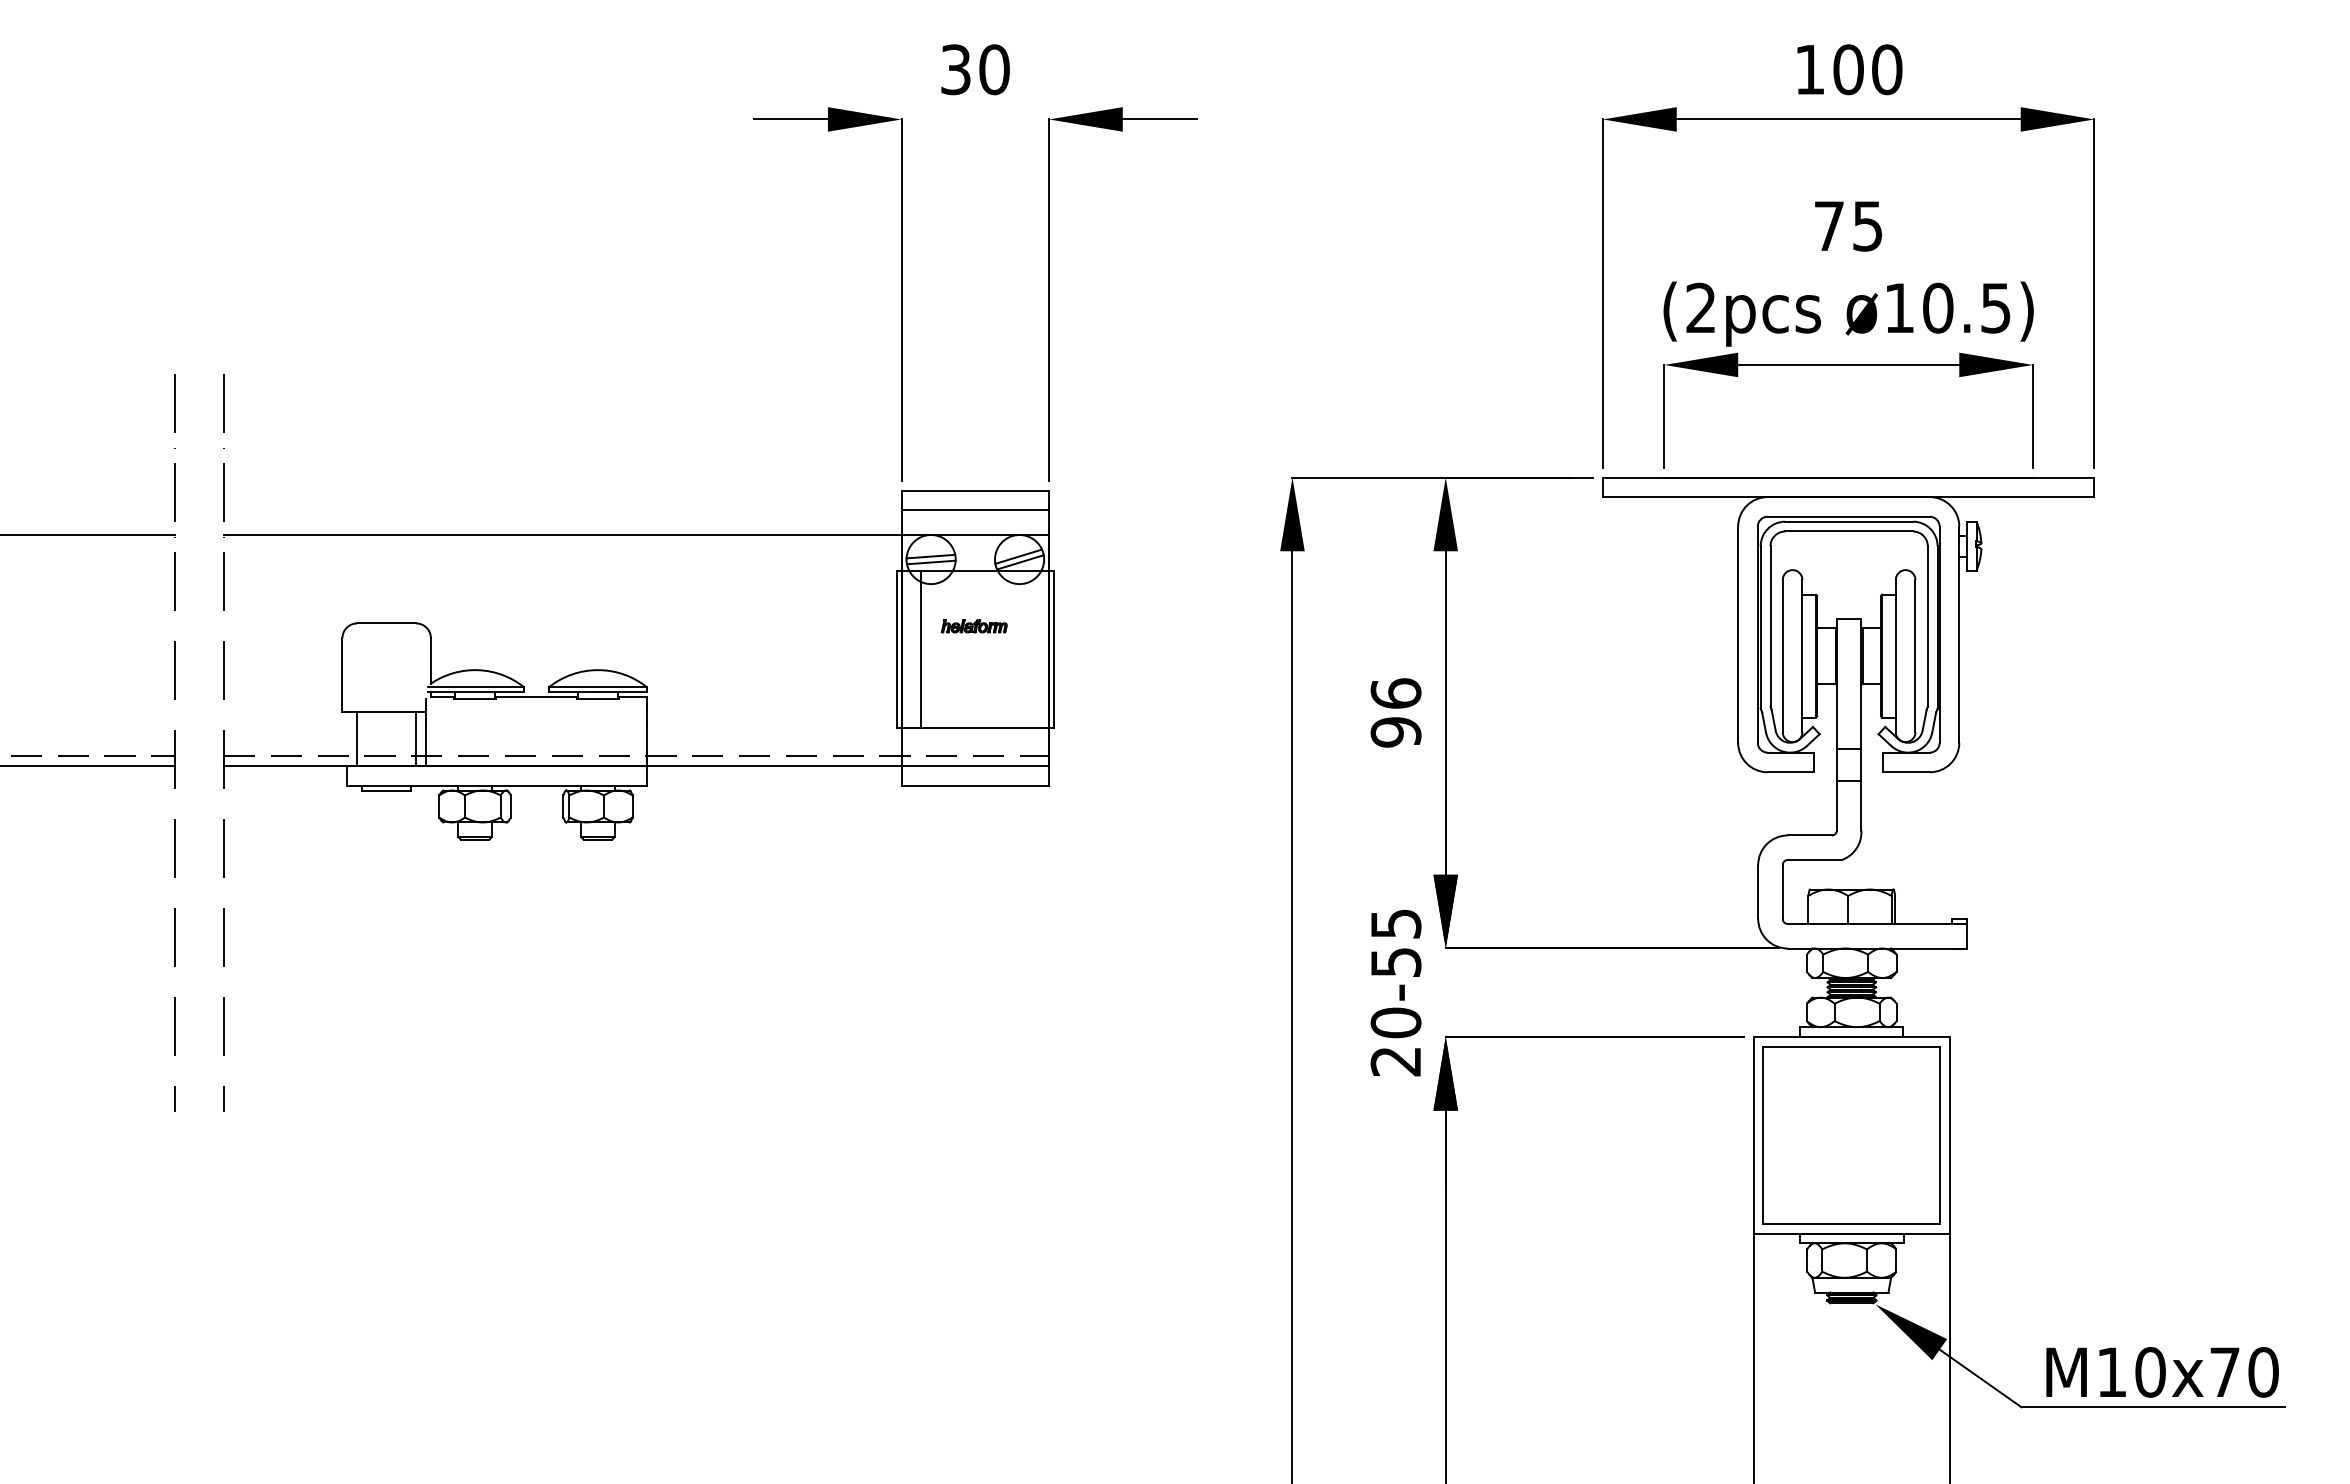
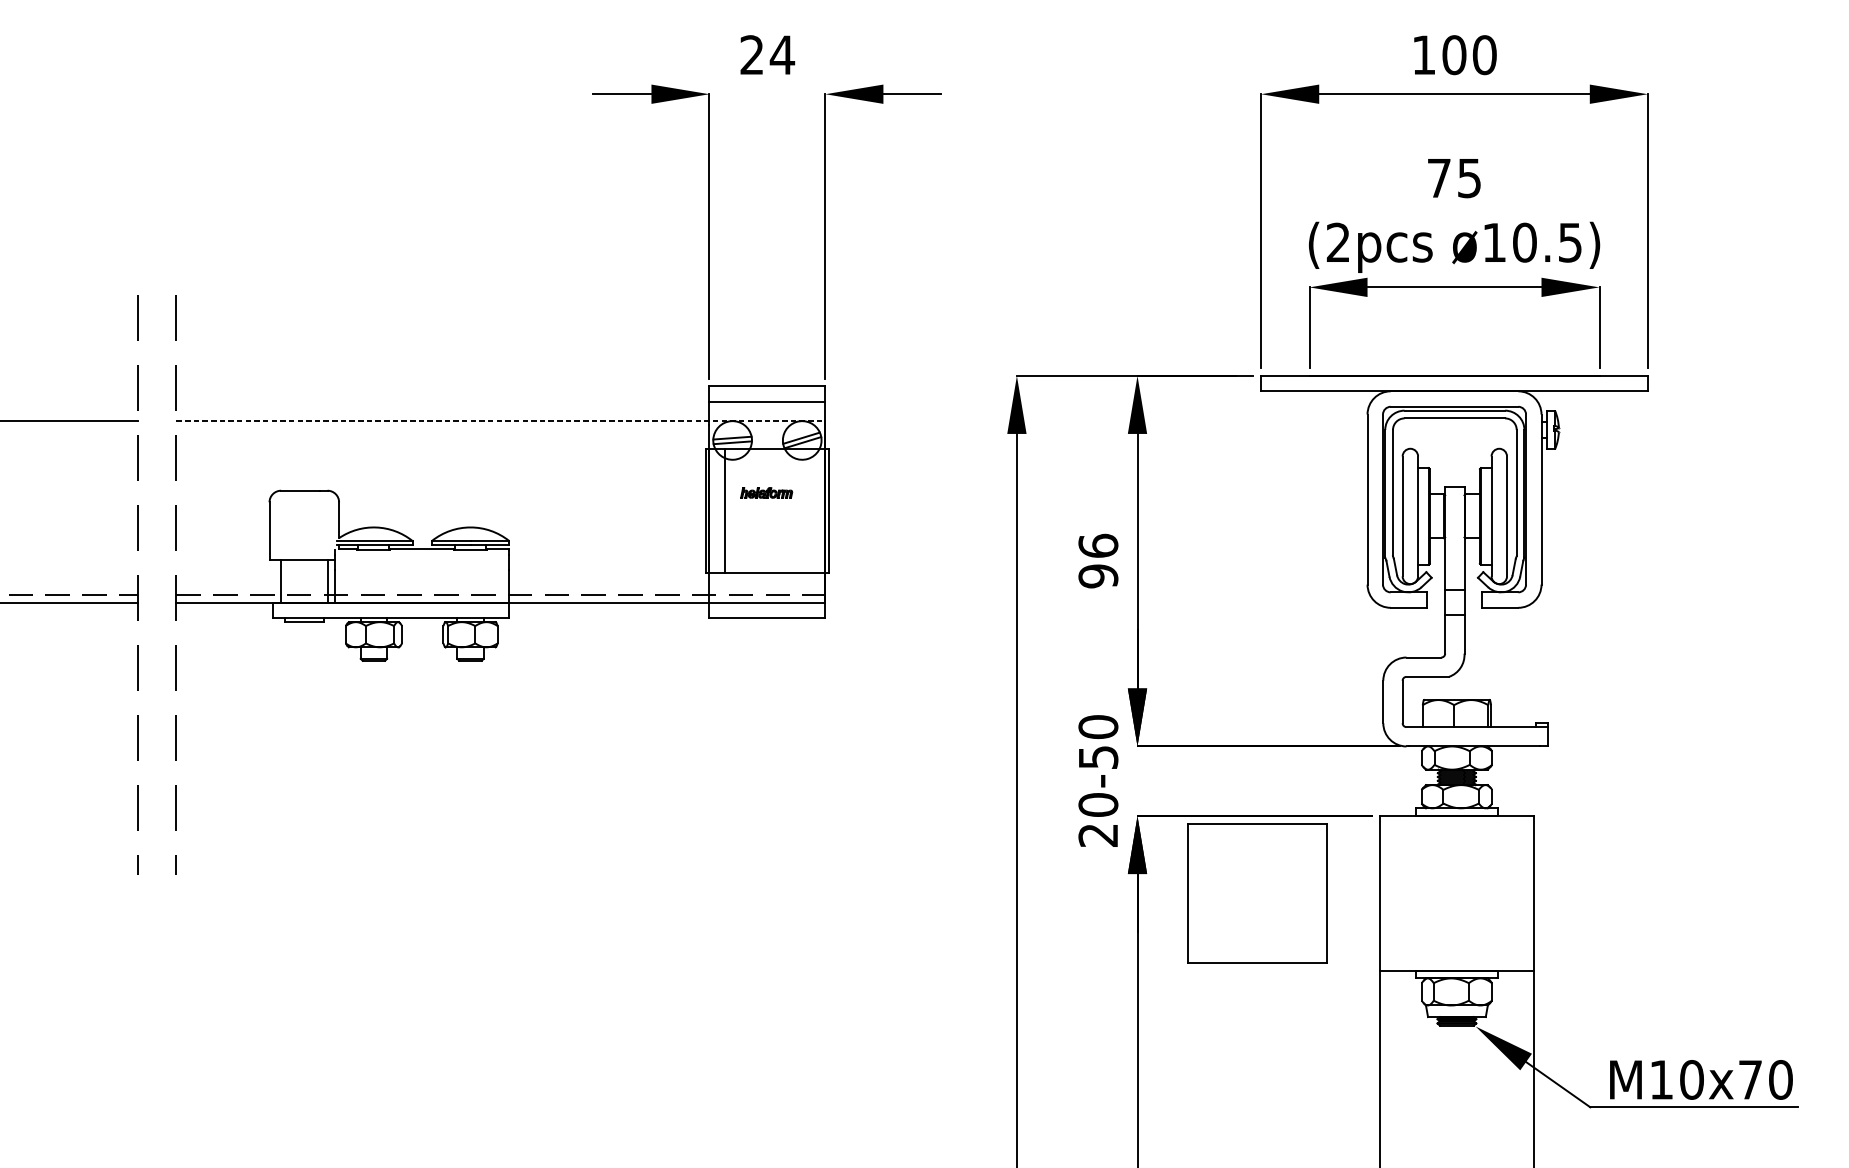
text: (975, 69) -> (767, 54), 30 -> 24
line: (636, 534) -> (500, 420), solid -> dashed
text: (1395, 923) -> (1097, 726), 20-55 -> 20-50
part: (1851, 1135) -> (1256, 893), moved

